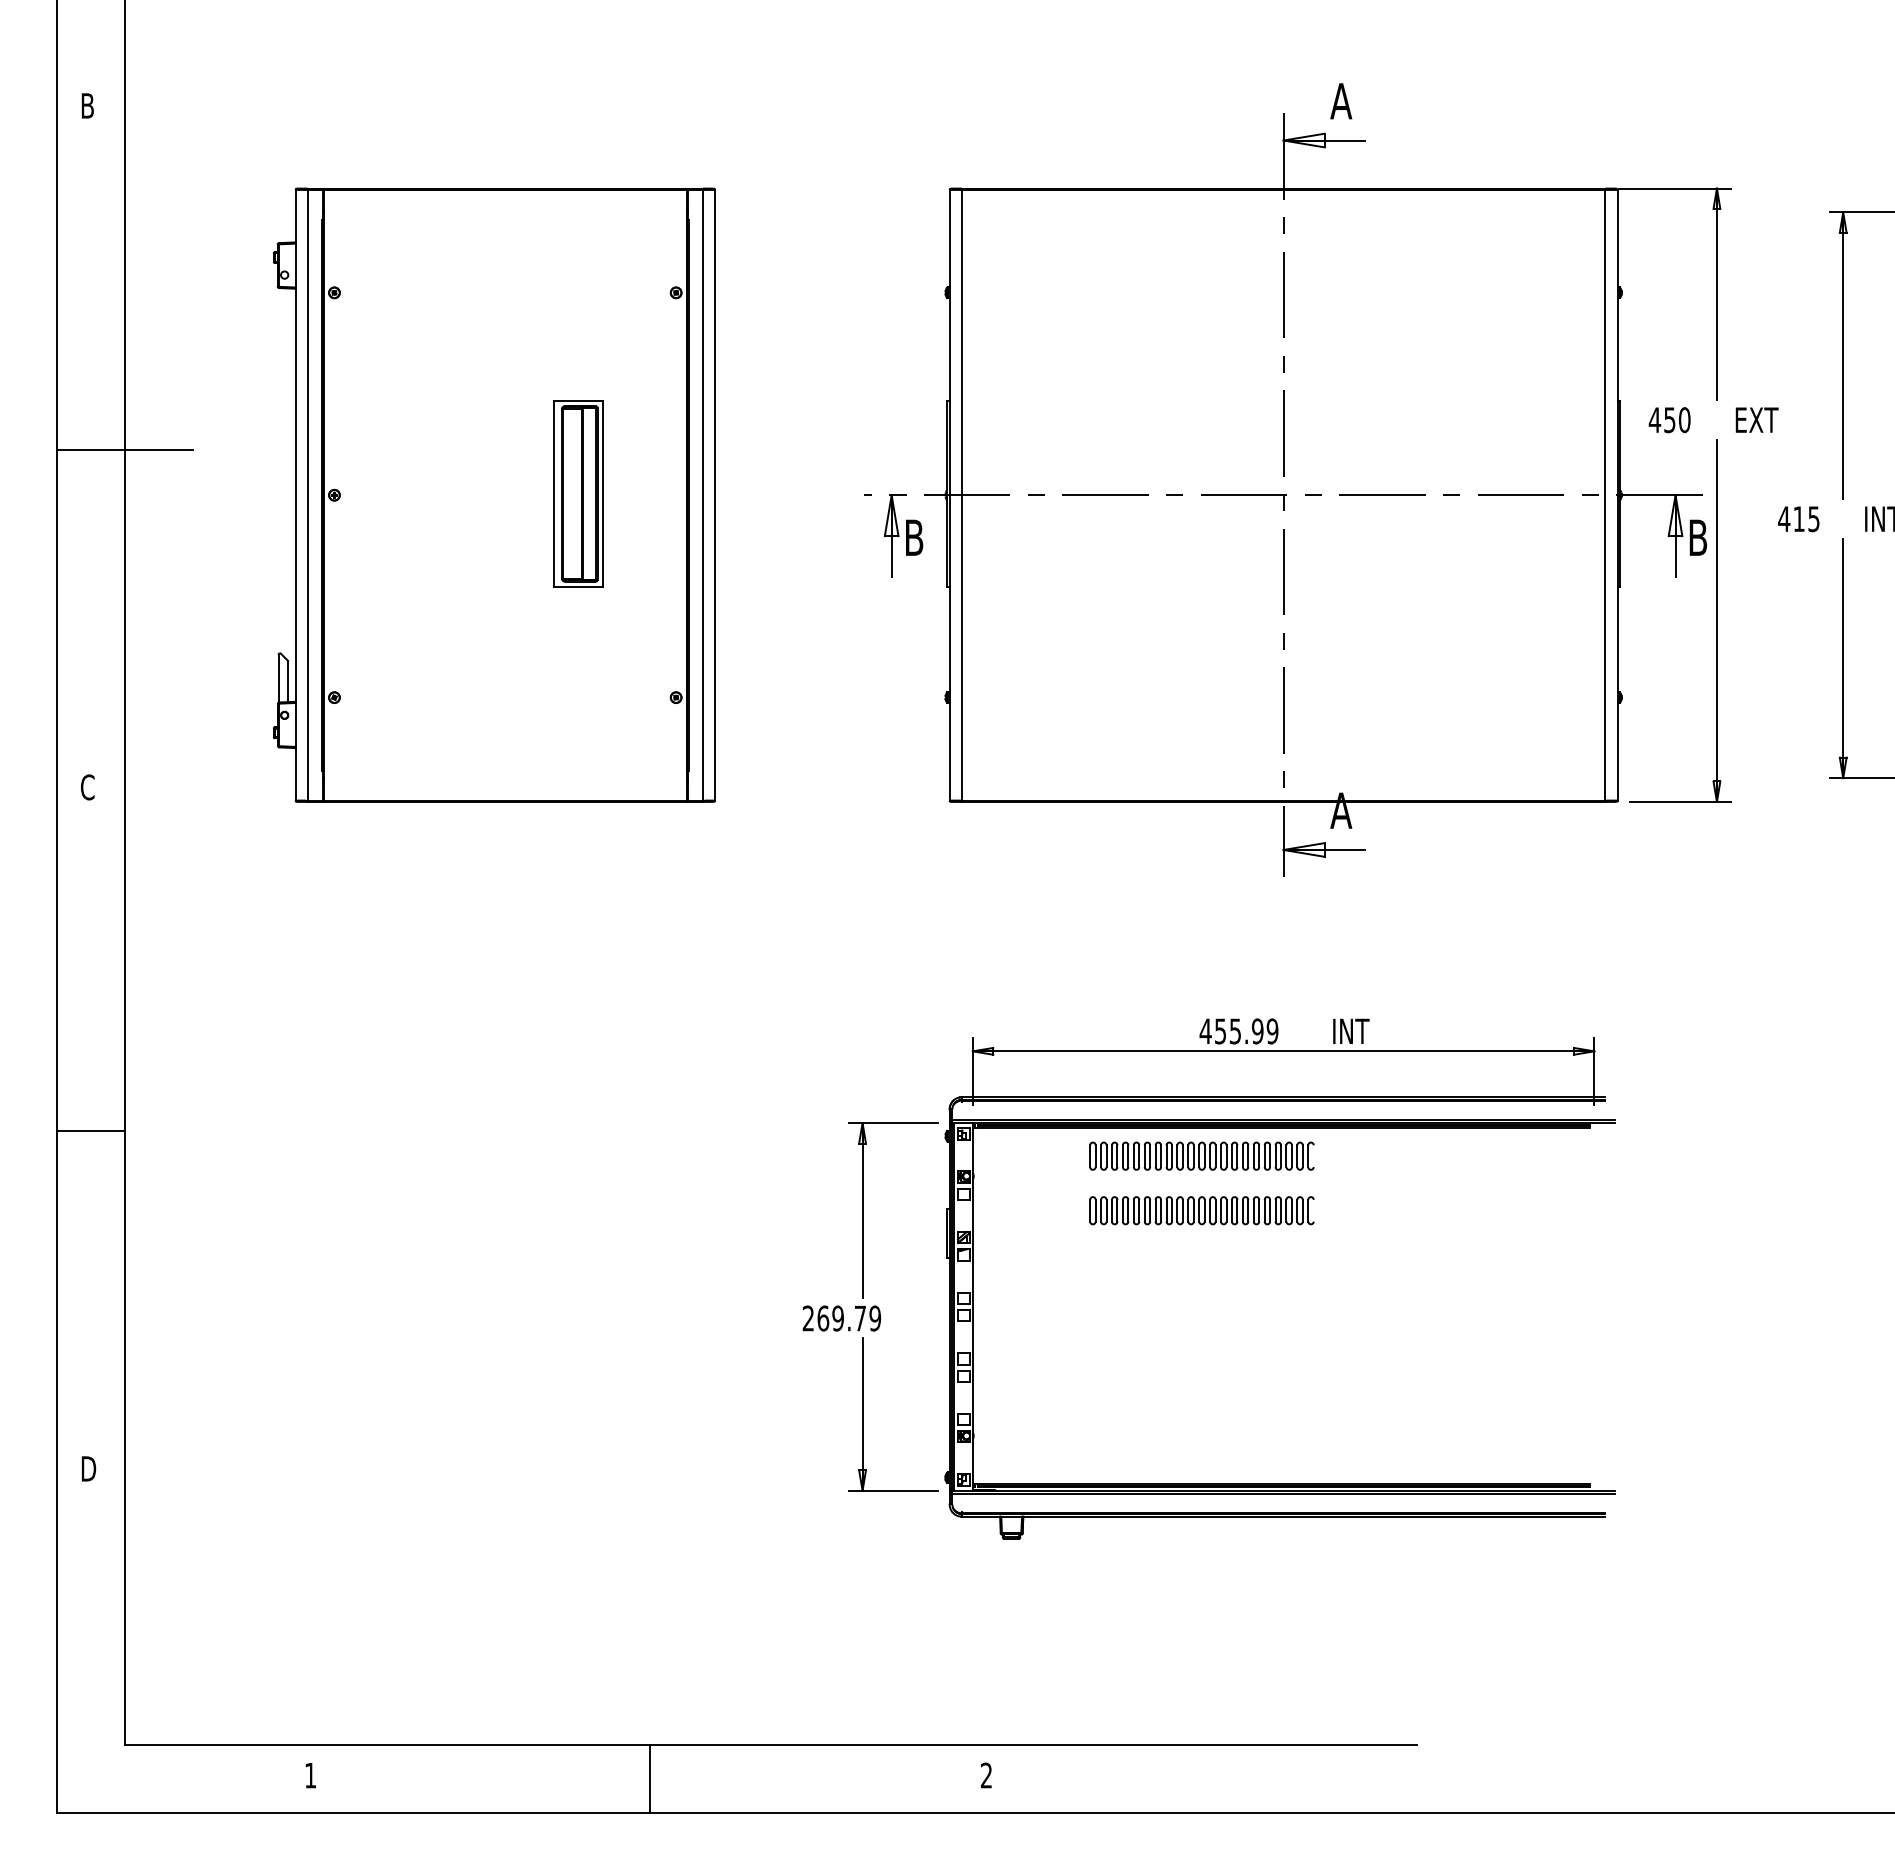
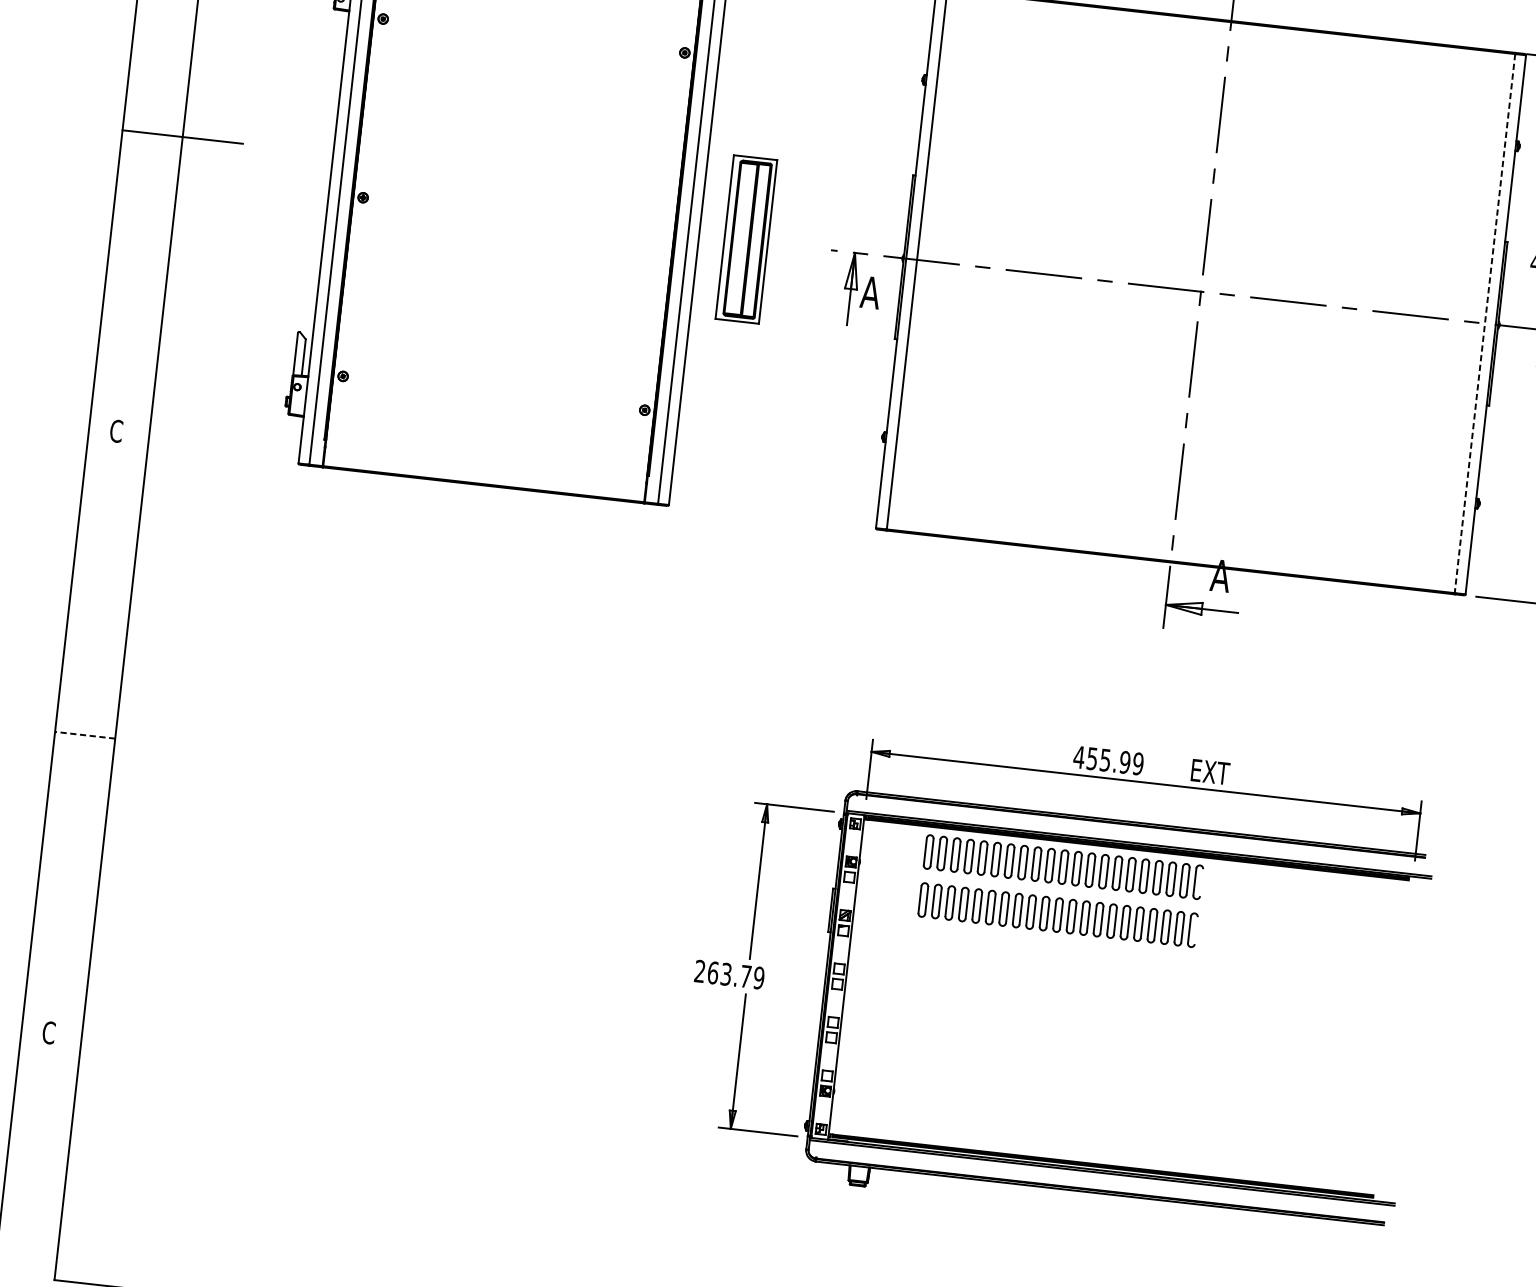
part: (578, 493) -> (746, 239), moved
line: (1605, 495) -> (1485, 323), solid -> dashed
text: (914, 537) -> (871, 292), B -> A
text: (1355, 1030) -> (1211, 771), INT -> EXT
line: (90, 1131) -> (84, 735), solid -> dashed
part: (1201, 1155) -> (1063, 866), size x1.4
part: (1201, 1210) -> (1057, 915), size x1.4
text: (837, 1318) -> (725, 974), 269.79 -> 263.79
text: (88, 1468) -> (49, 1032), D -> C

